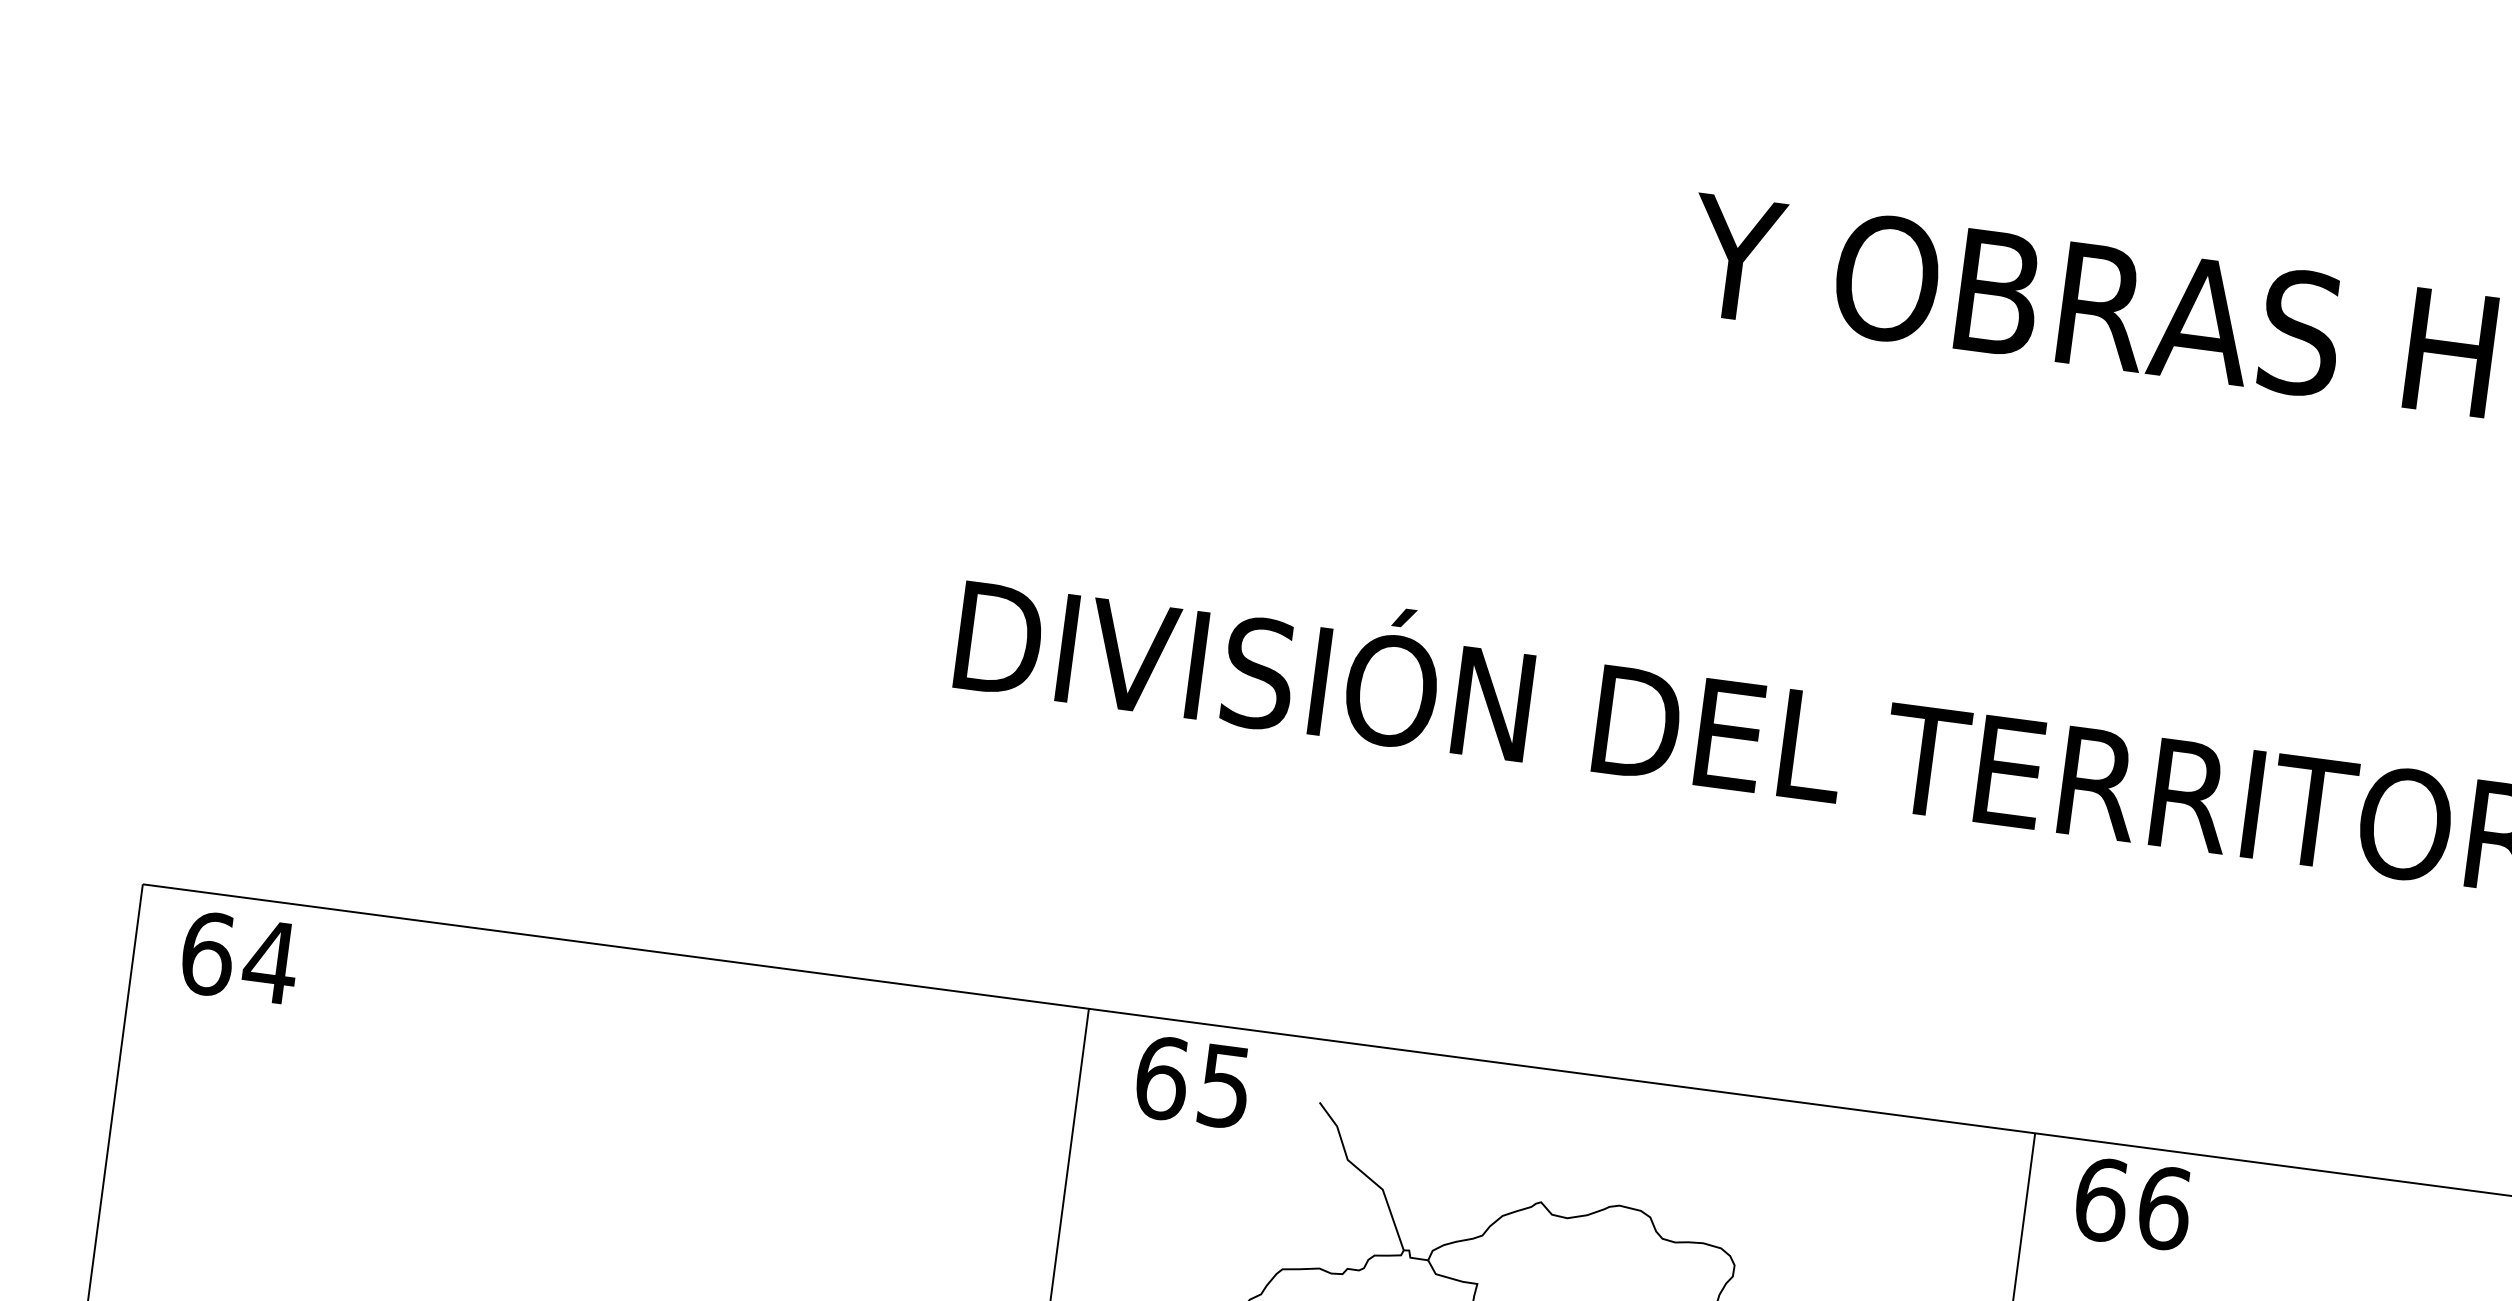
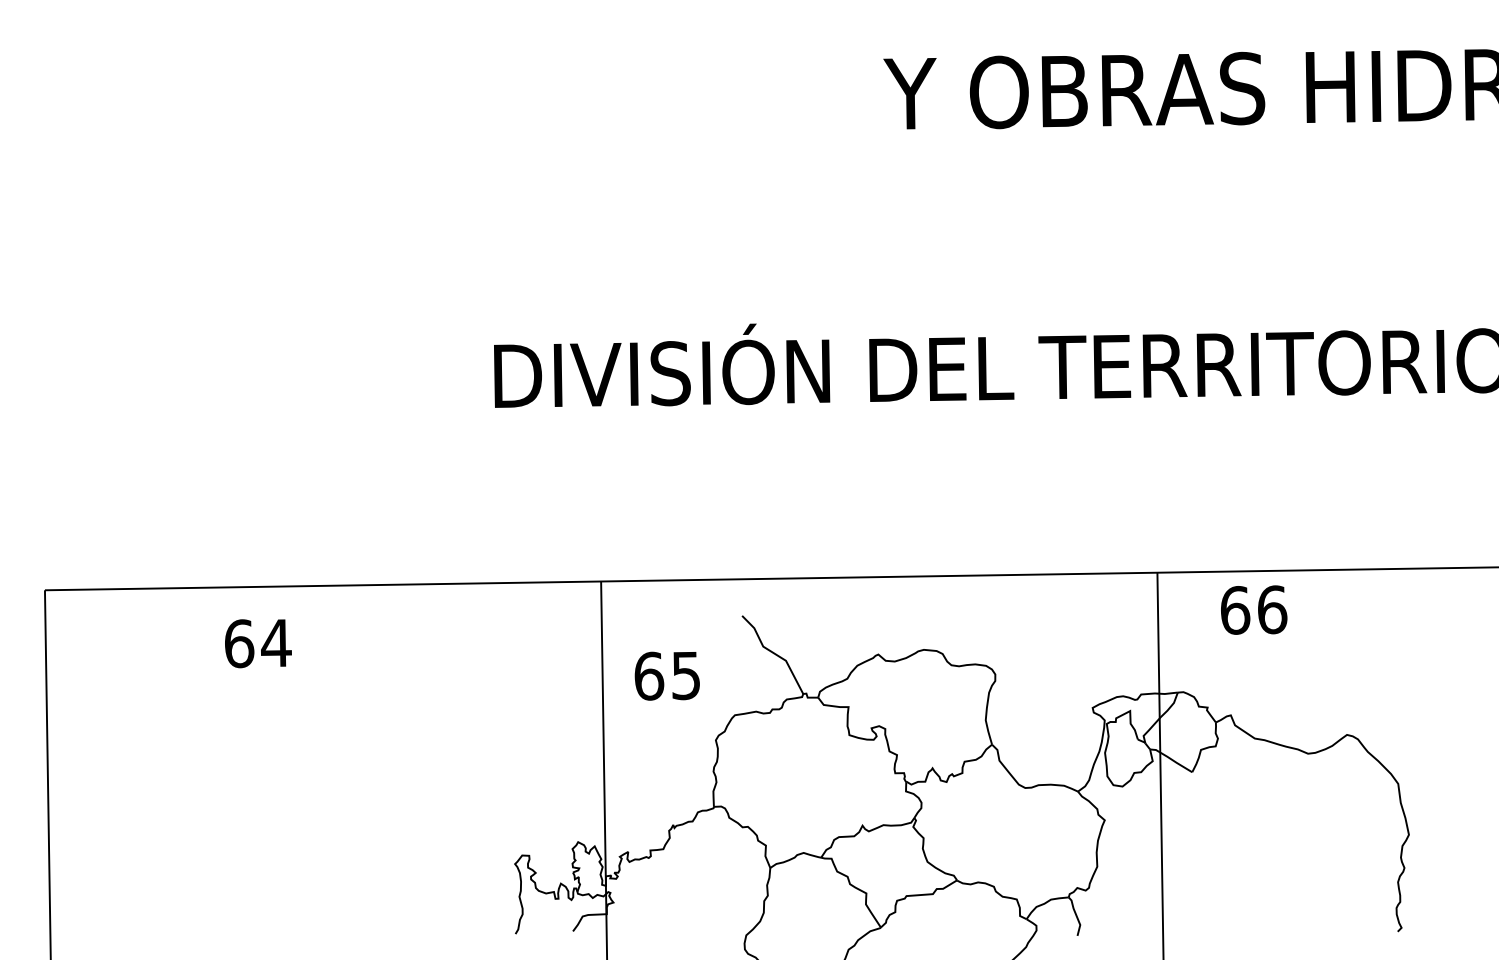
text: (240, 958) -> (258, 643), moved
text: (1191, 1081) -> (666, 675), moved
text: (2134, 1203) -> (1254, 609), moved

